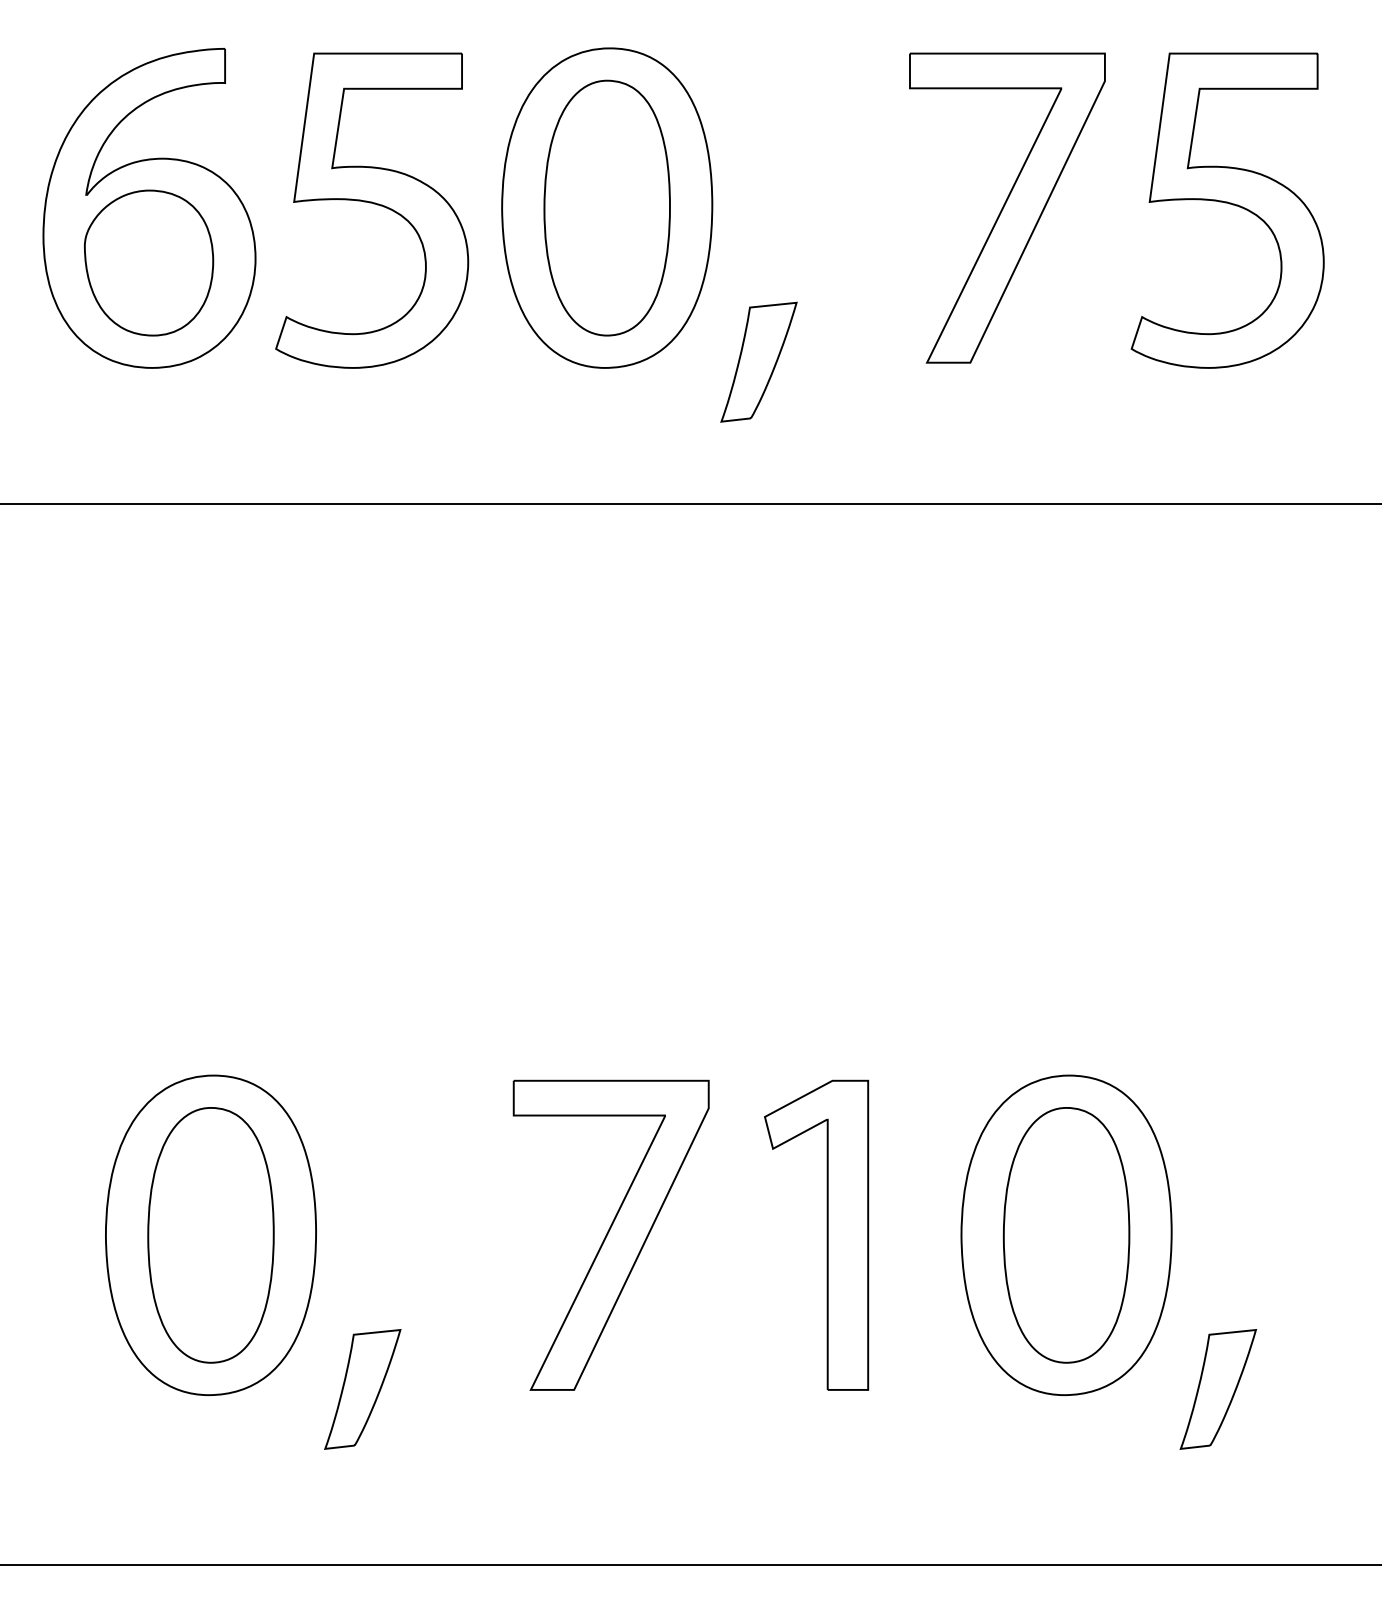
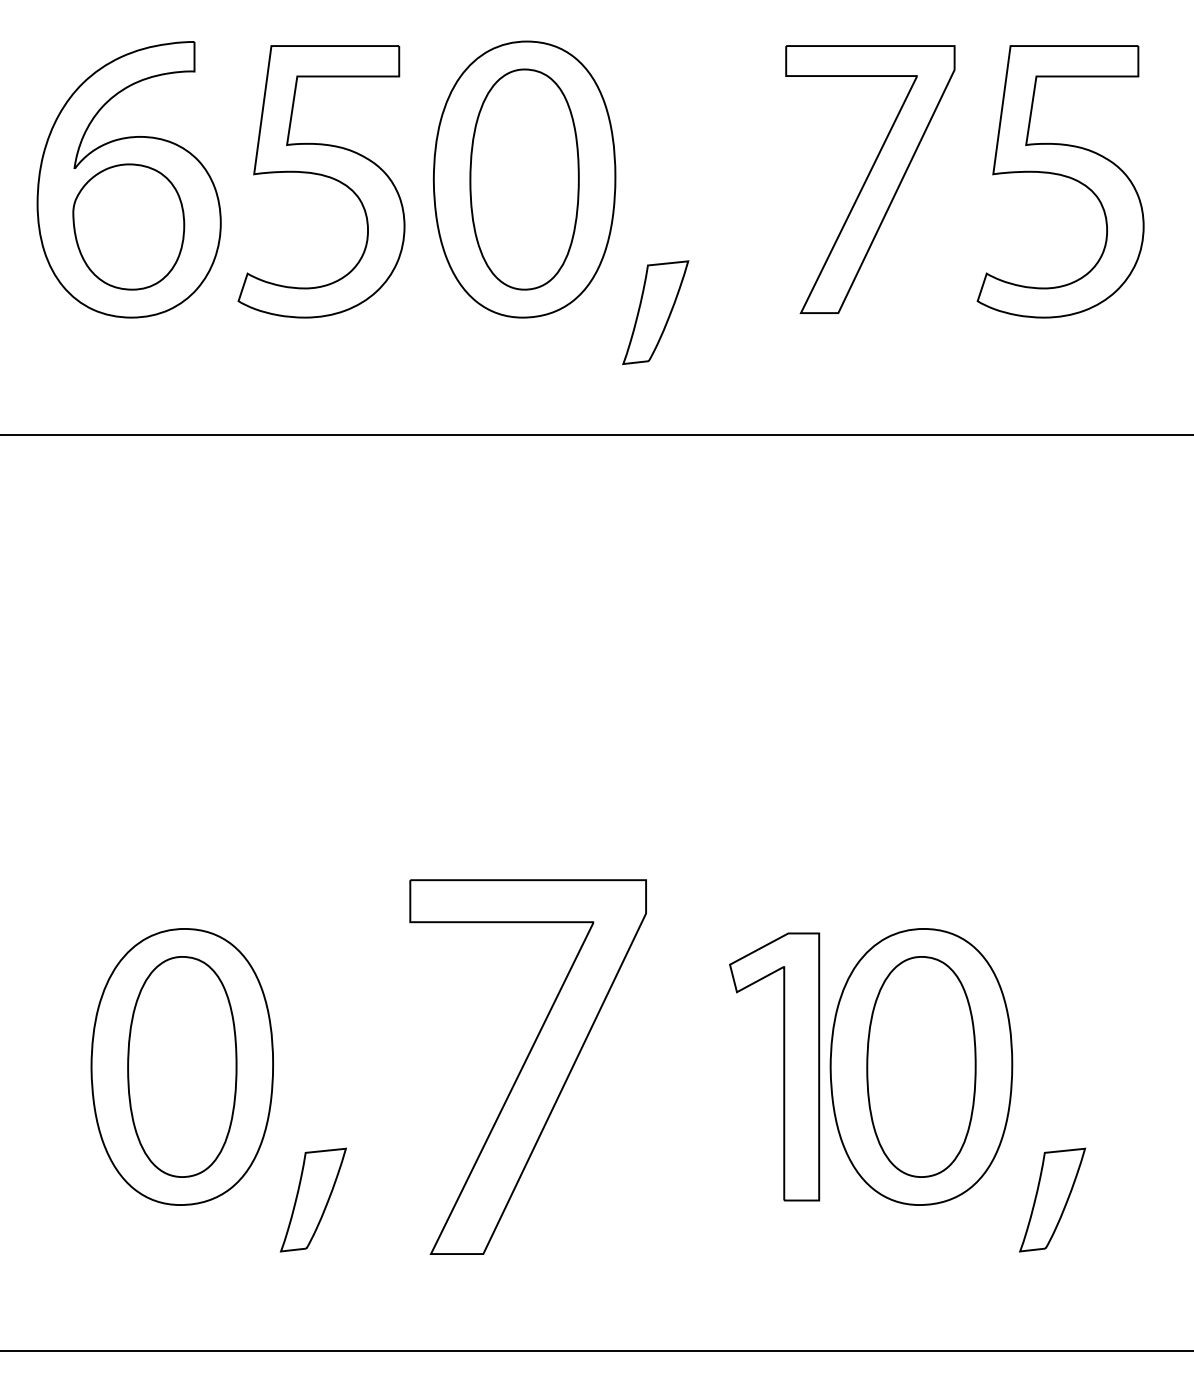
part: (610, 1234) -> (527, 1066), size x1.4
part: (826, 1234) -> (783, 1066), moved

